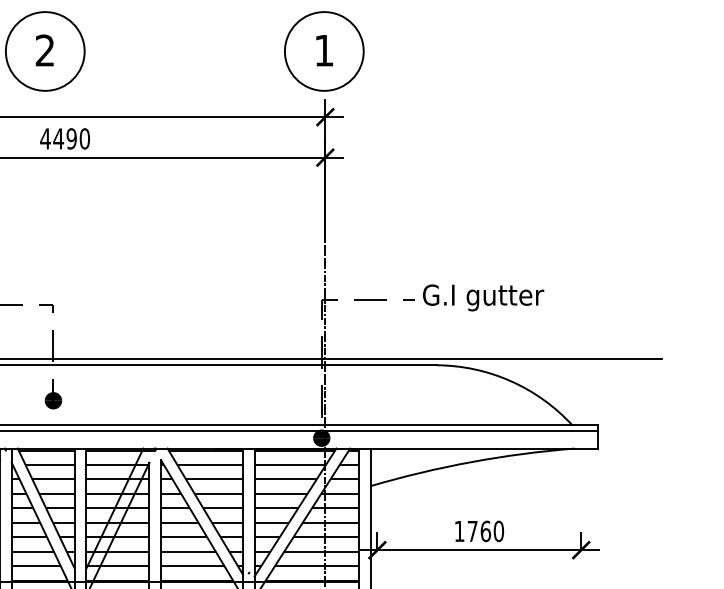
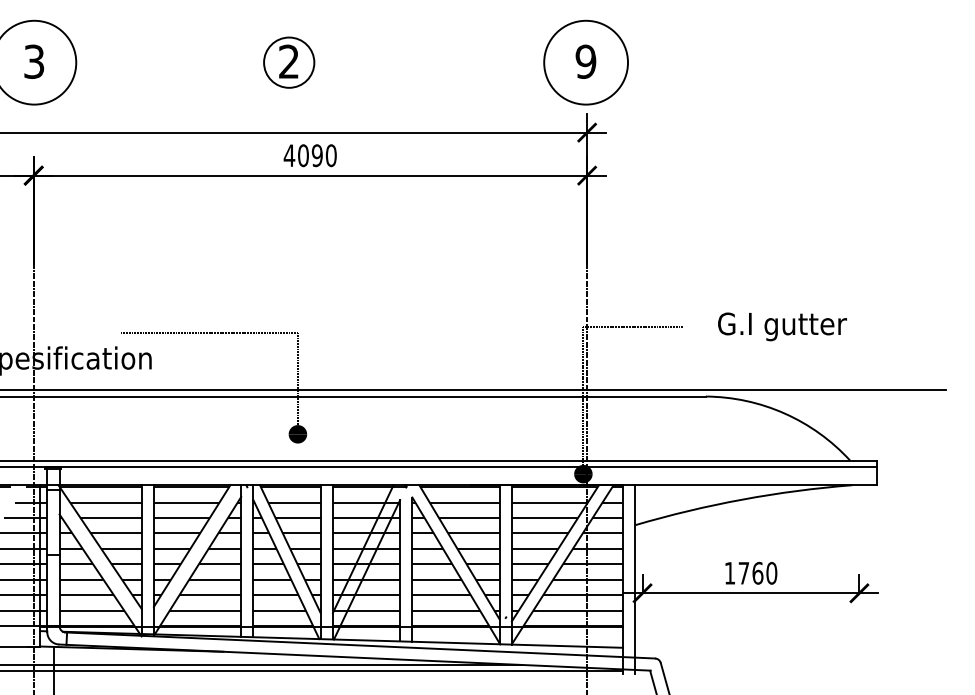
text: (323, 50) -> (585, 61), 1 -> 9
circle: (45, 51) -> (289, 62), size x0.6
text: (58, 138) -> (303, 155), 4490 -> 4090
text: (483, 297) -> (782, 326), moved

